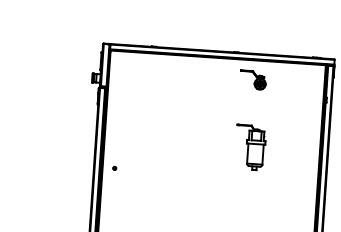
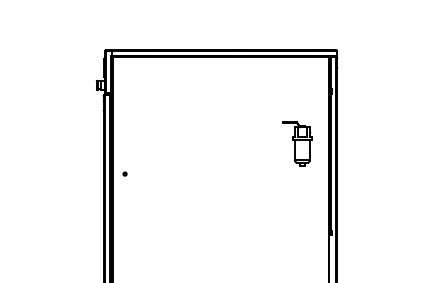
part: (252, 79) -> (256, 76), removed
part: (250, 147) -> (297, 143), moved

